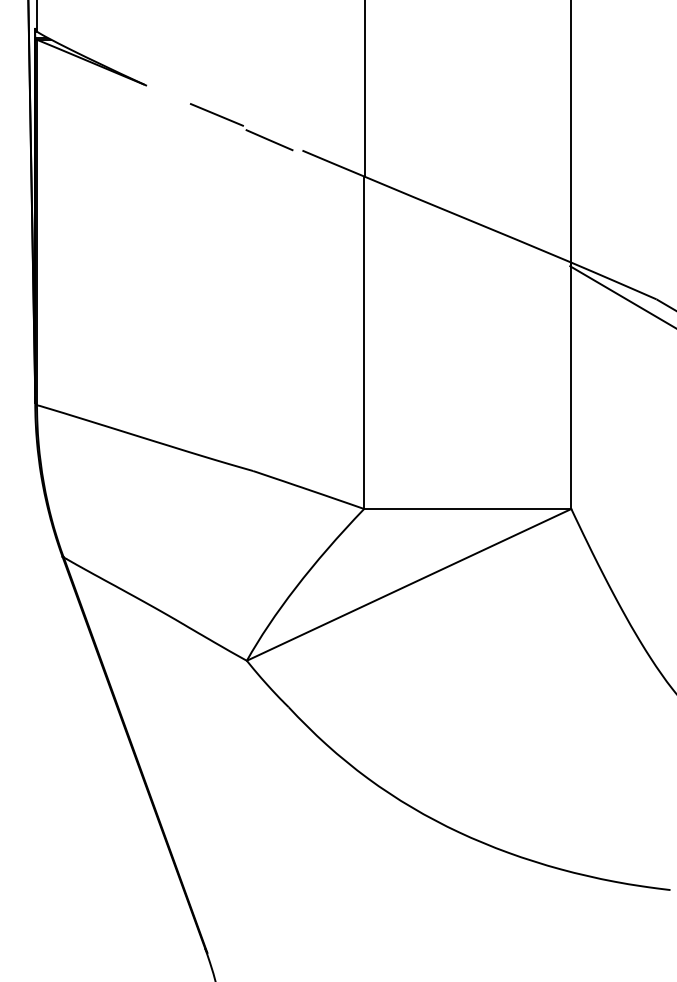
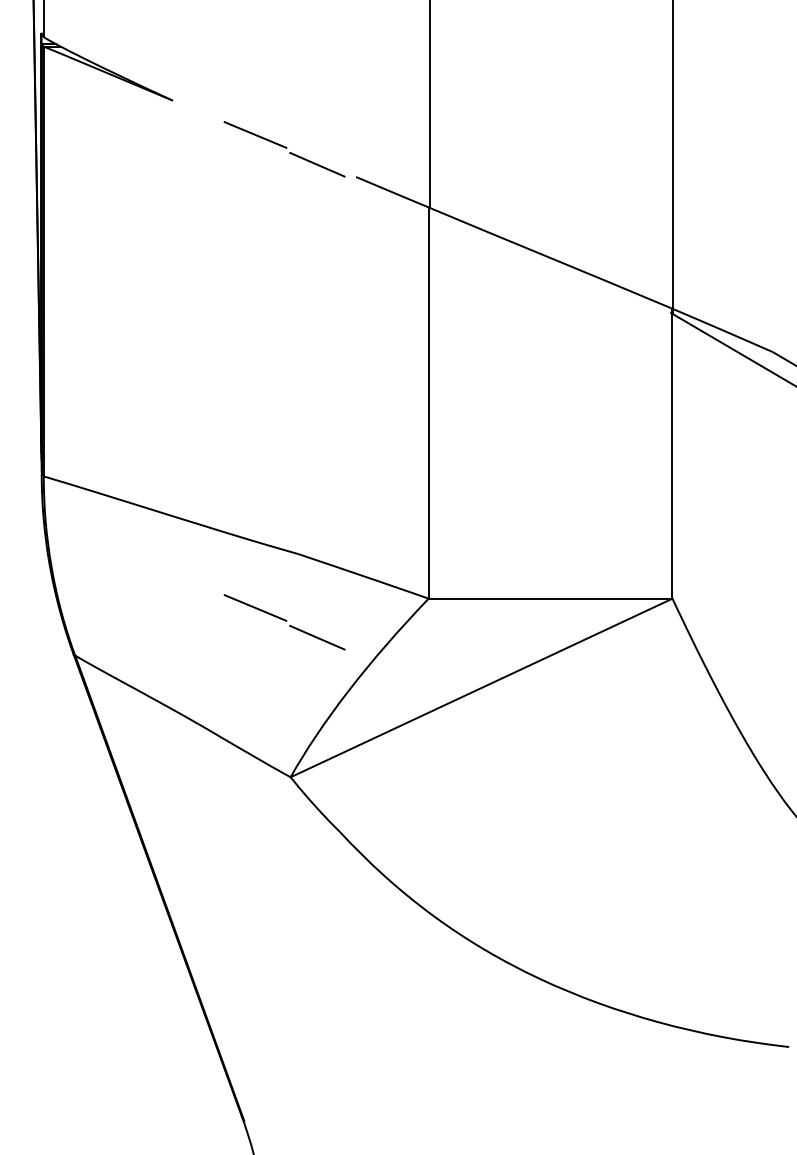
part: (241, 529) -> (284, 622), added

